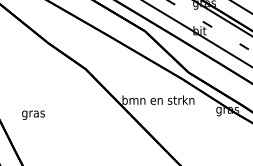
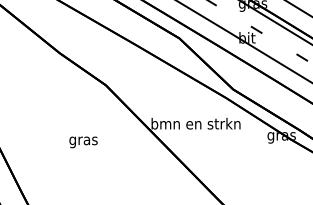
text: (33, 114) -> (83, 141), moved

